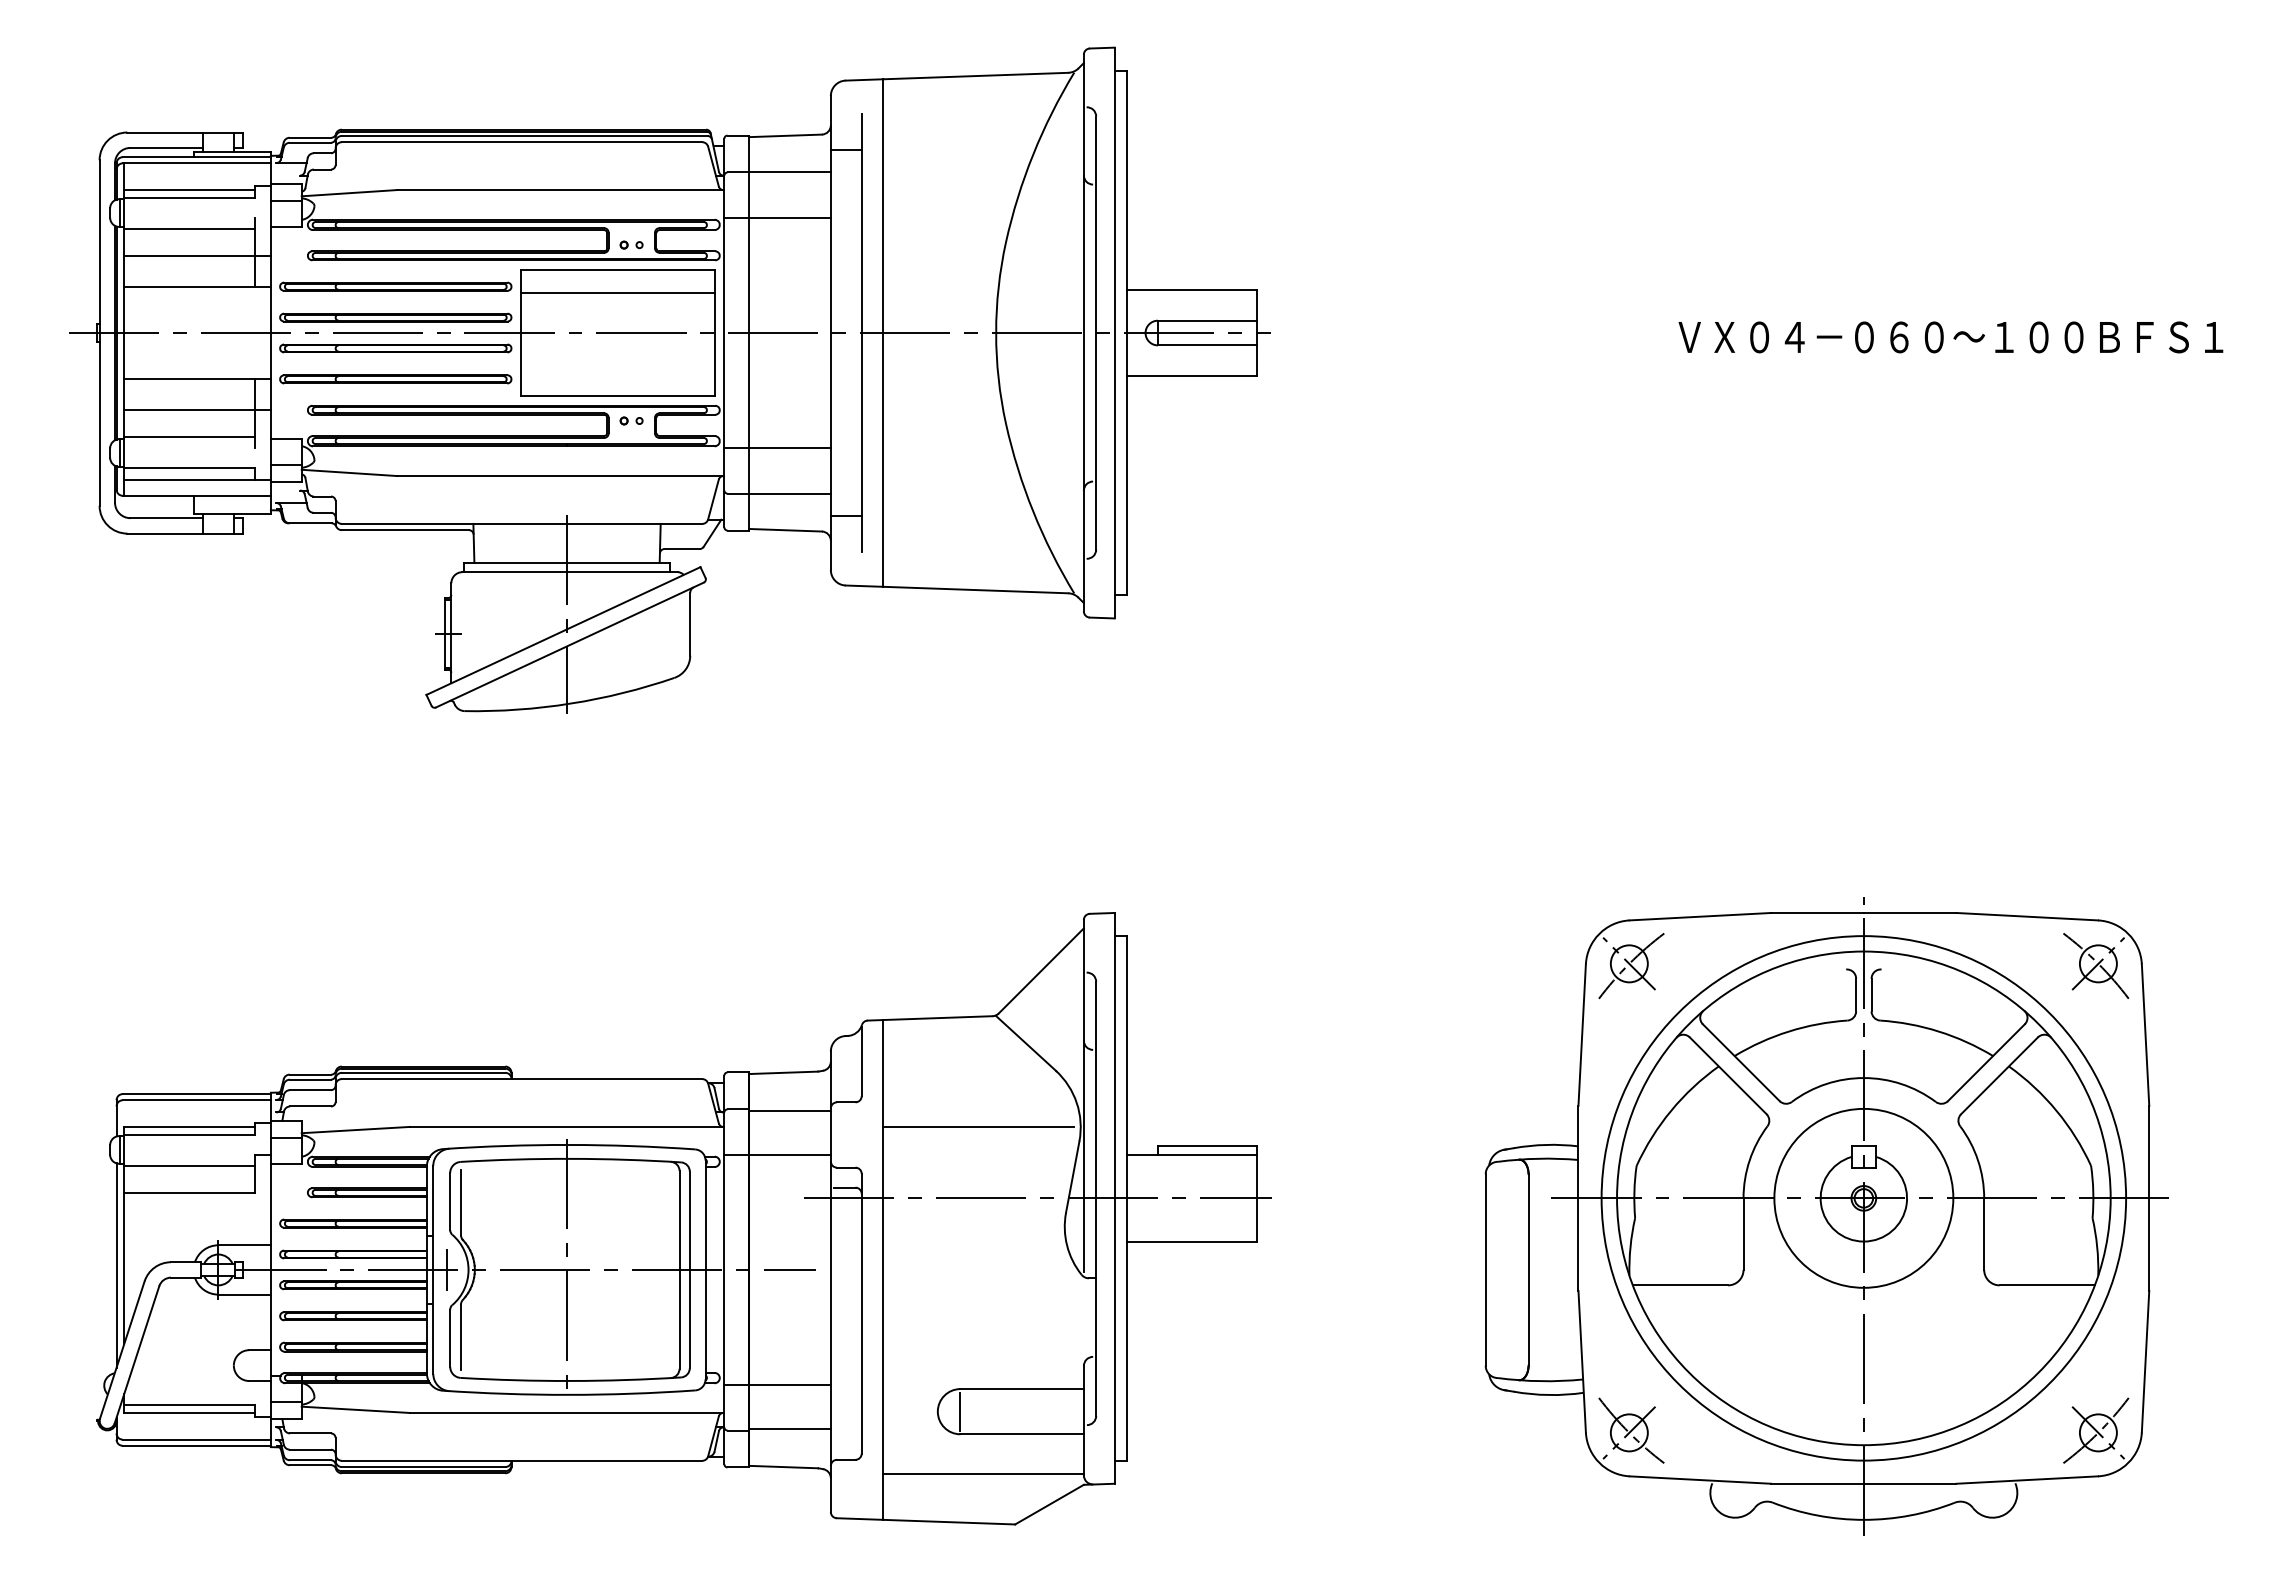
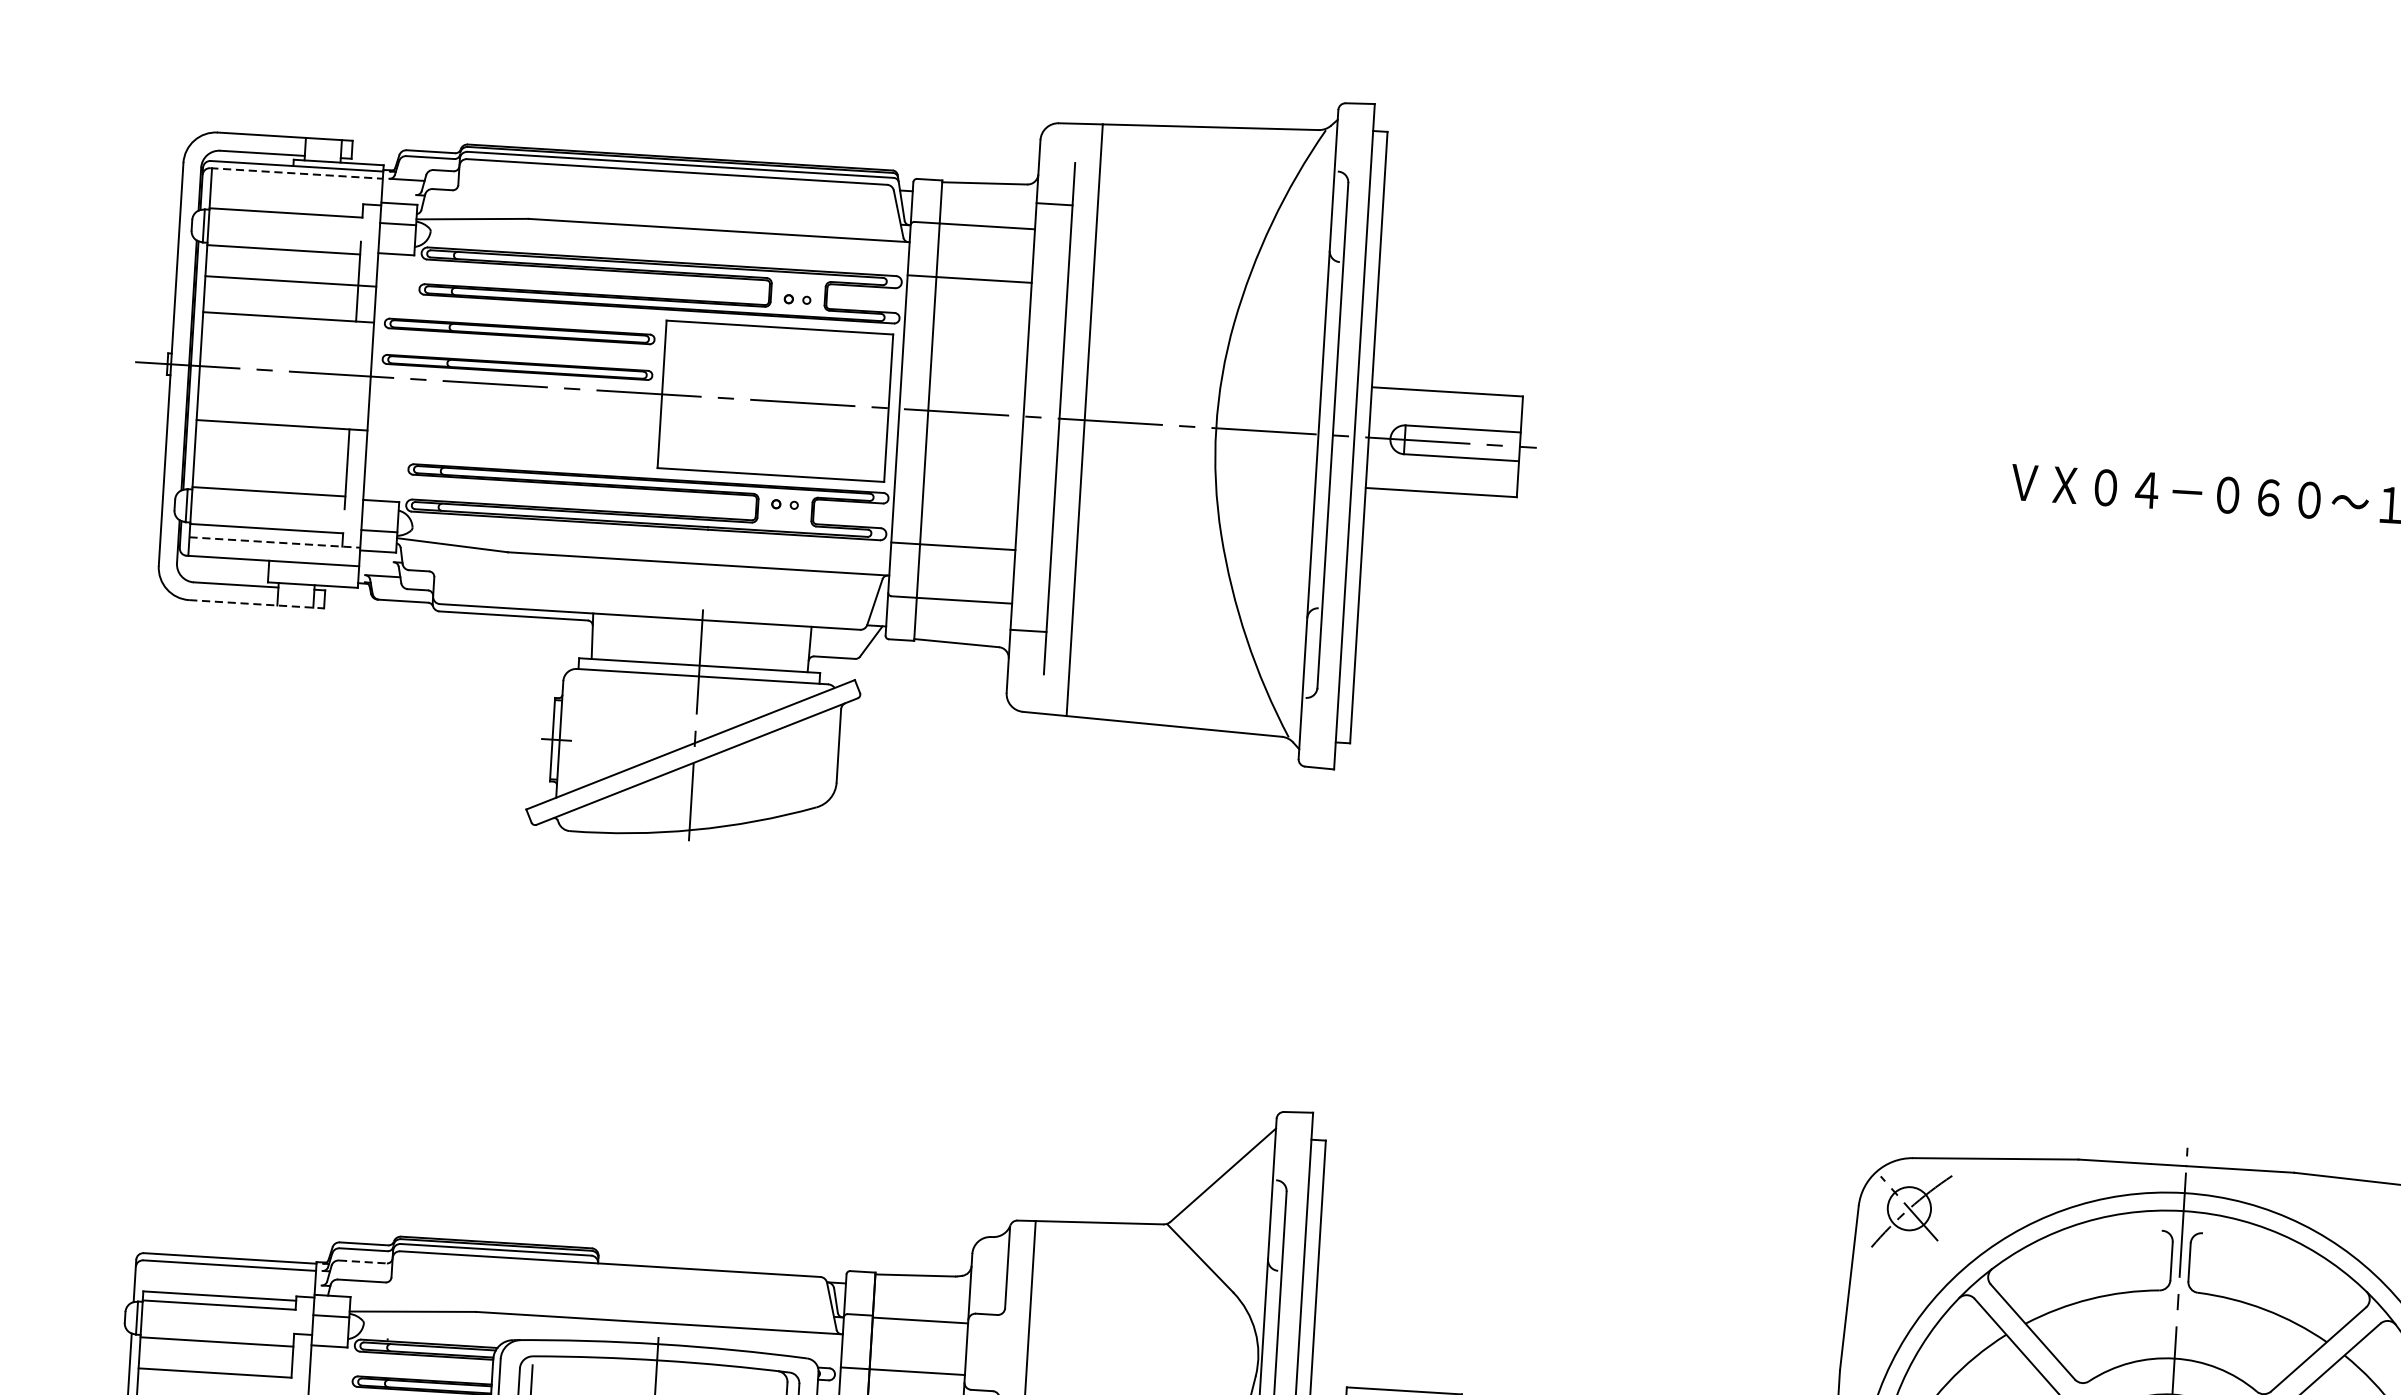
line: (197, 163) -> (297, 173), solid -> dashed
line: (189, 189) -> (286, 203), removed
line: (617, 292) -> (777, 354), removed
part: (395, 348) -> (514, 403), removed
part: (395, 379) -> (512, 439), removed
line: (197, 410) -> (279, 461), removed
line: (198, 479) -> (275, 542), solid -> dashed
line: (185, 533) -> (256, 604), solid -> dashed
line: (310, 1090) -> (362, 1262), solid -> dashed
line: (978, 1127) -> (1139, 1353), removed

